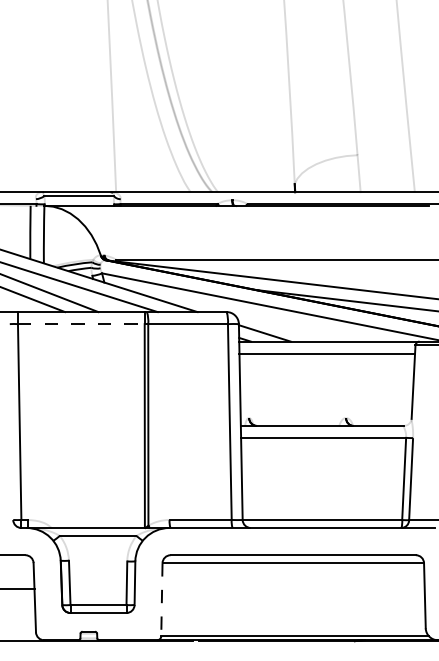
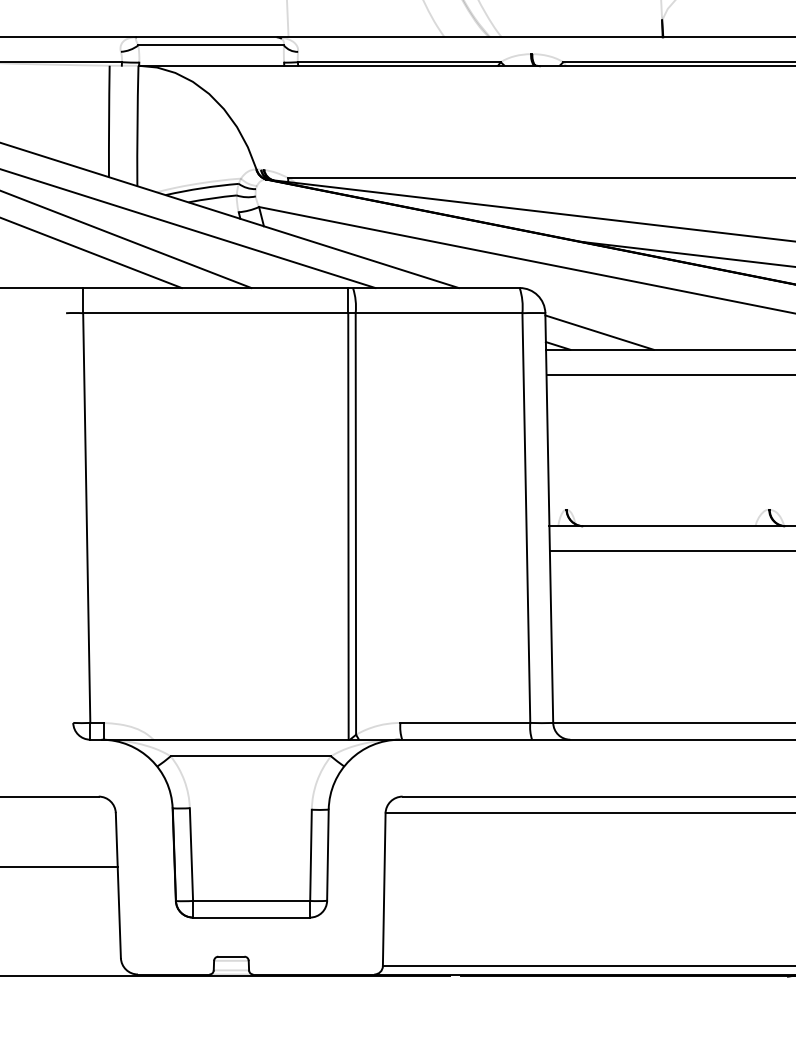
line: (81, 324) -> (216, 313), dashed -> solid
line: (161, 599) -> (383, 889), dashed -> solid

